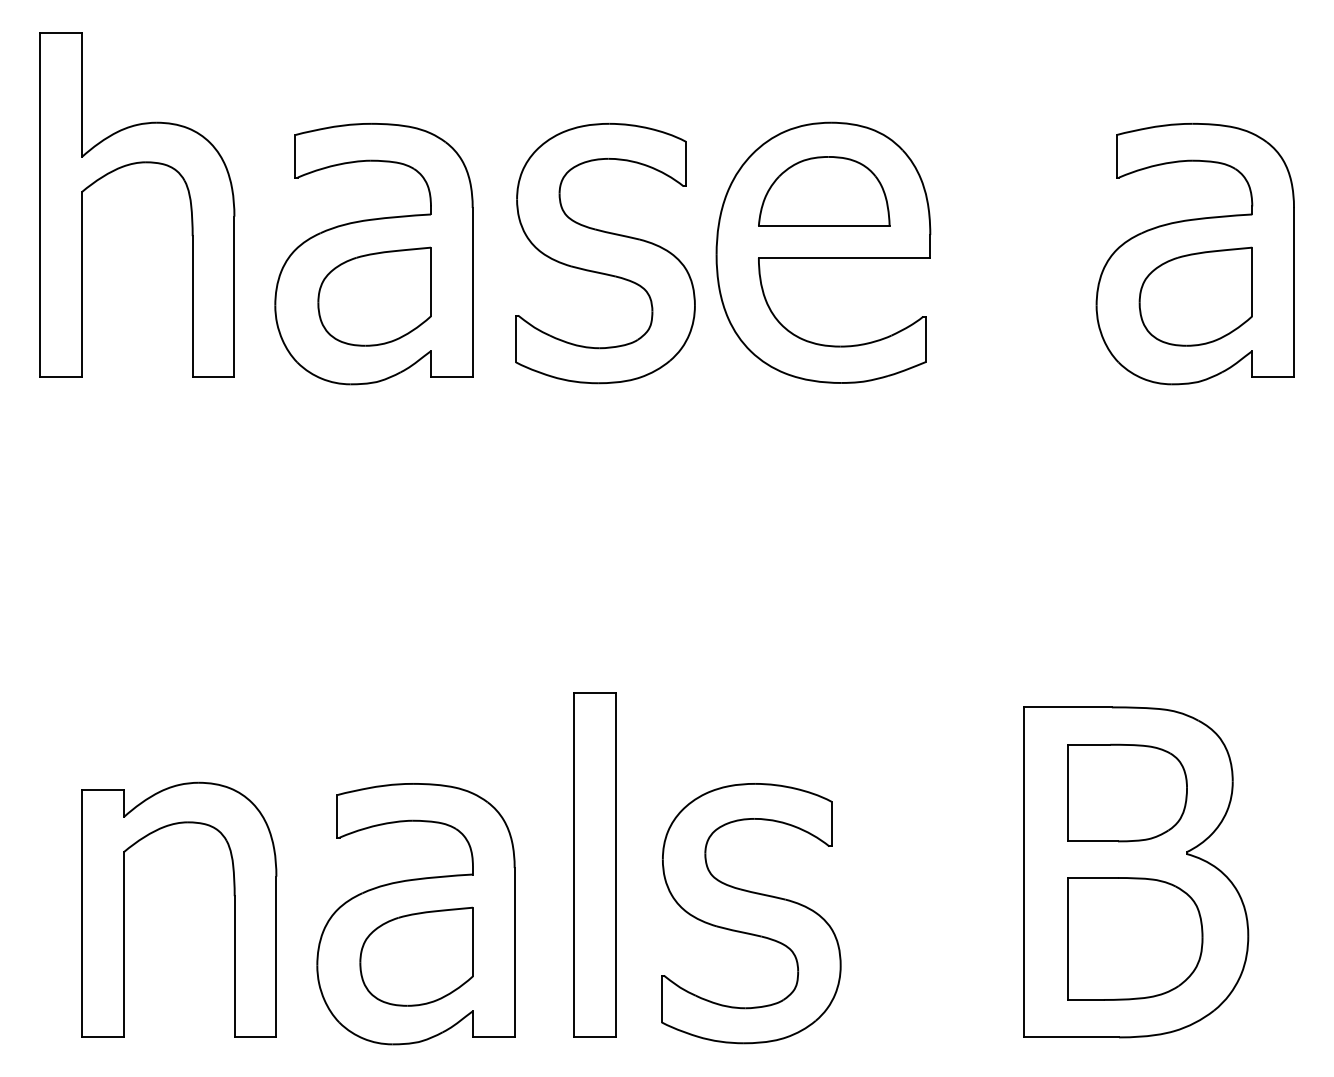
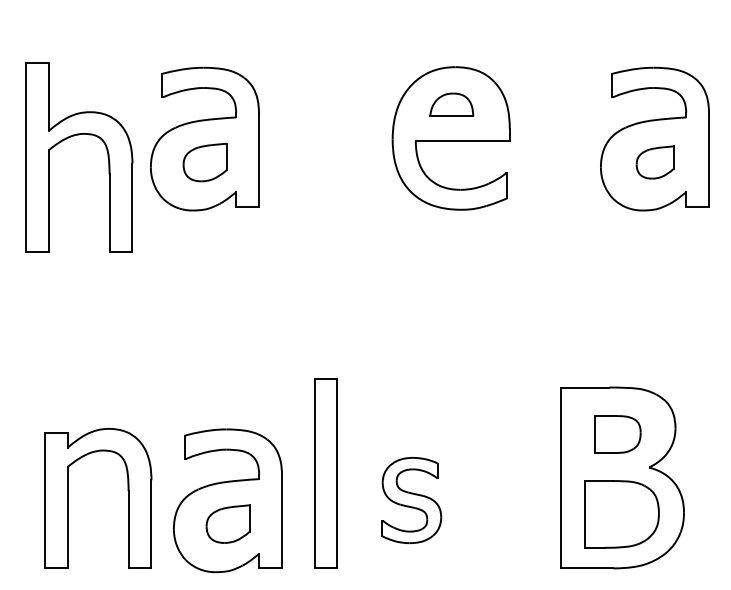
part: (123, 168) -> (71, 137), moved
part: (823, 190) -> (451, 104), size x0.6
part: (604, 252) -> (331, 138), removed
part: (373, 296) -> (204, 162), size x0.7
part: (1194, 296) -> (654, 162), size x0.6
part: (1126, 793) -> (617, 434), size x0.7
part: (750, 913) -> (411, 500), size x0.6
part: (415, 955) -> (227, 523), size x0.7

